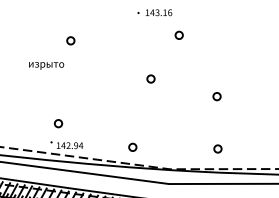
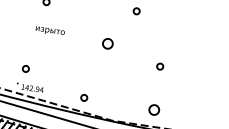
text: (46, 65) -> (50, 31), moved
circle: (150, 78) -> (107, 43), size x1.6
circle: (217, 148) -> (154, 109), size x1.6

